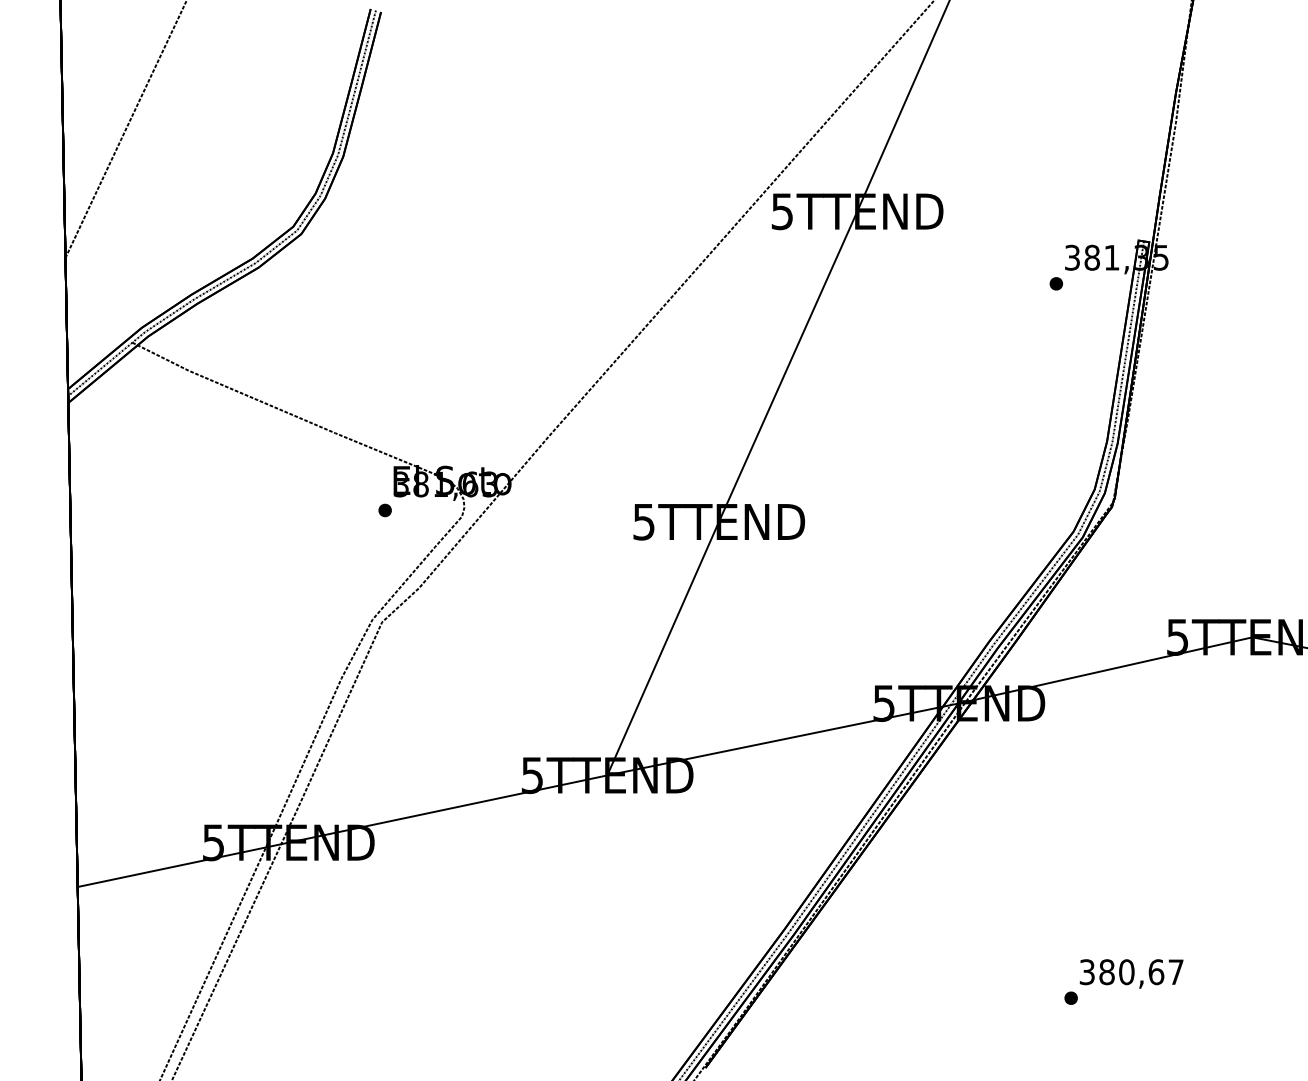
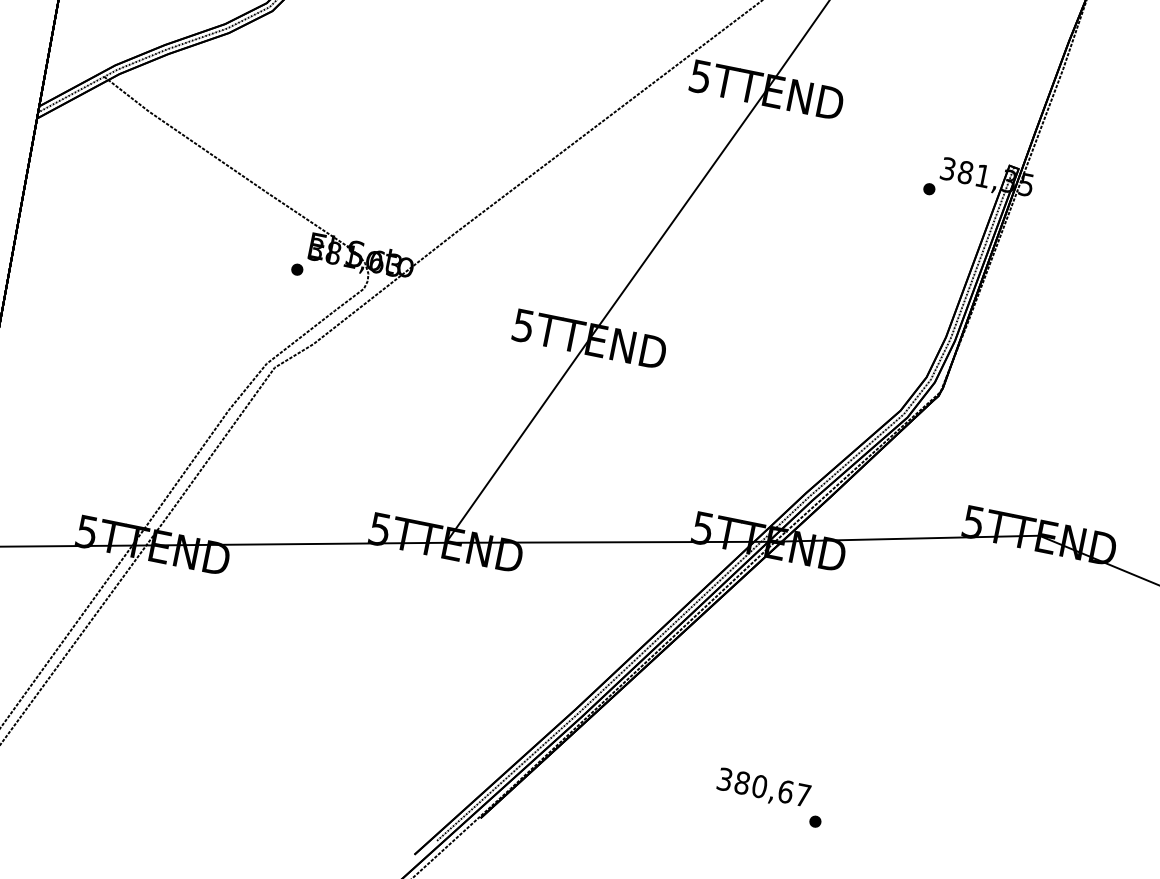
text: (1131, 973) -> (763, 788), moved

